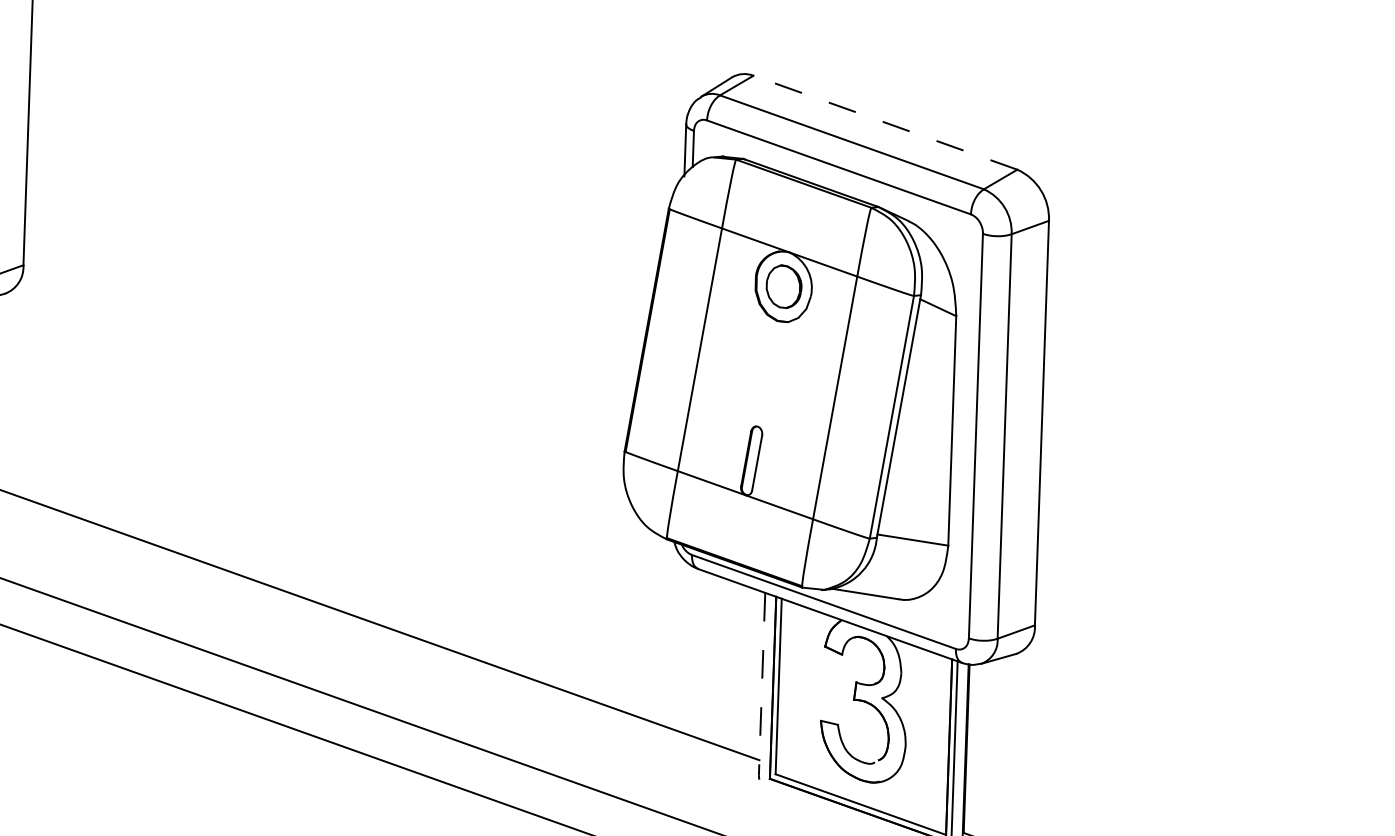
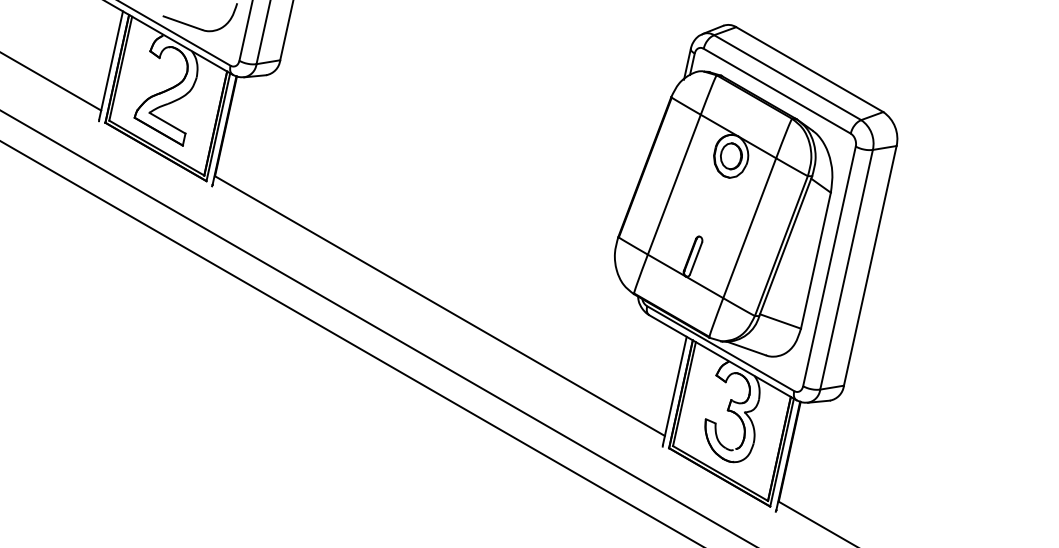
line: (884, 122) -> (809, 69), dashed -> solid
line: (761, 685) -> (674, 391), dashed -> solid

